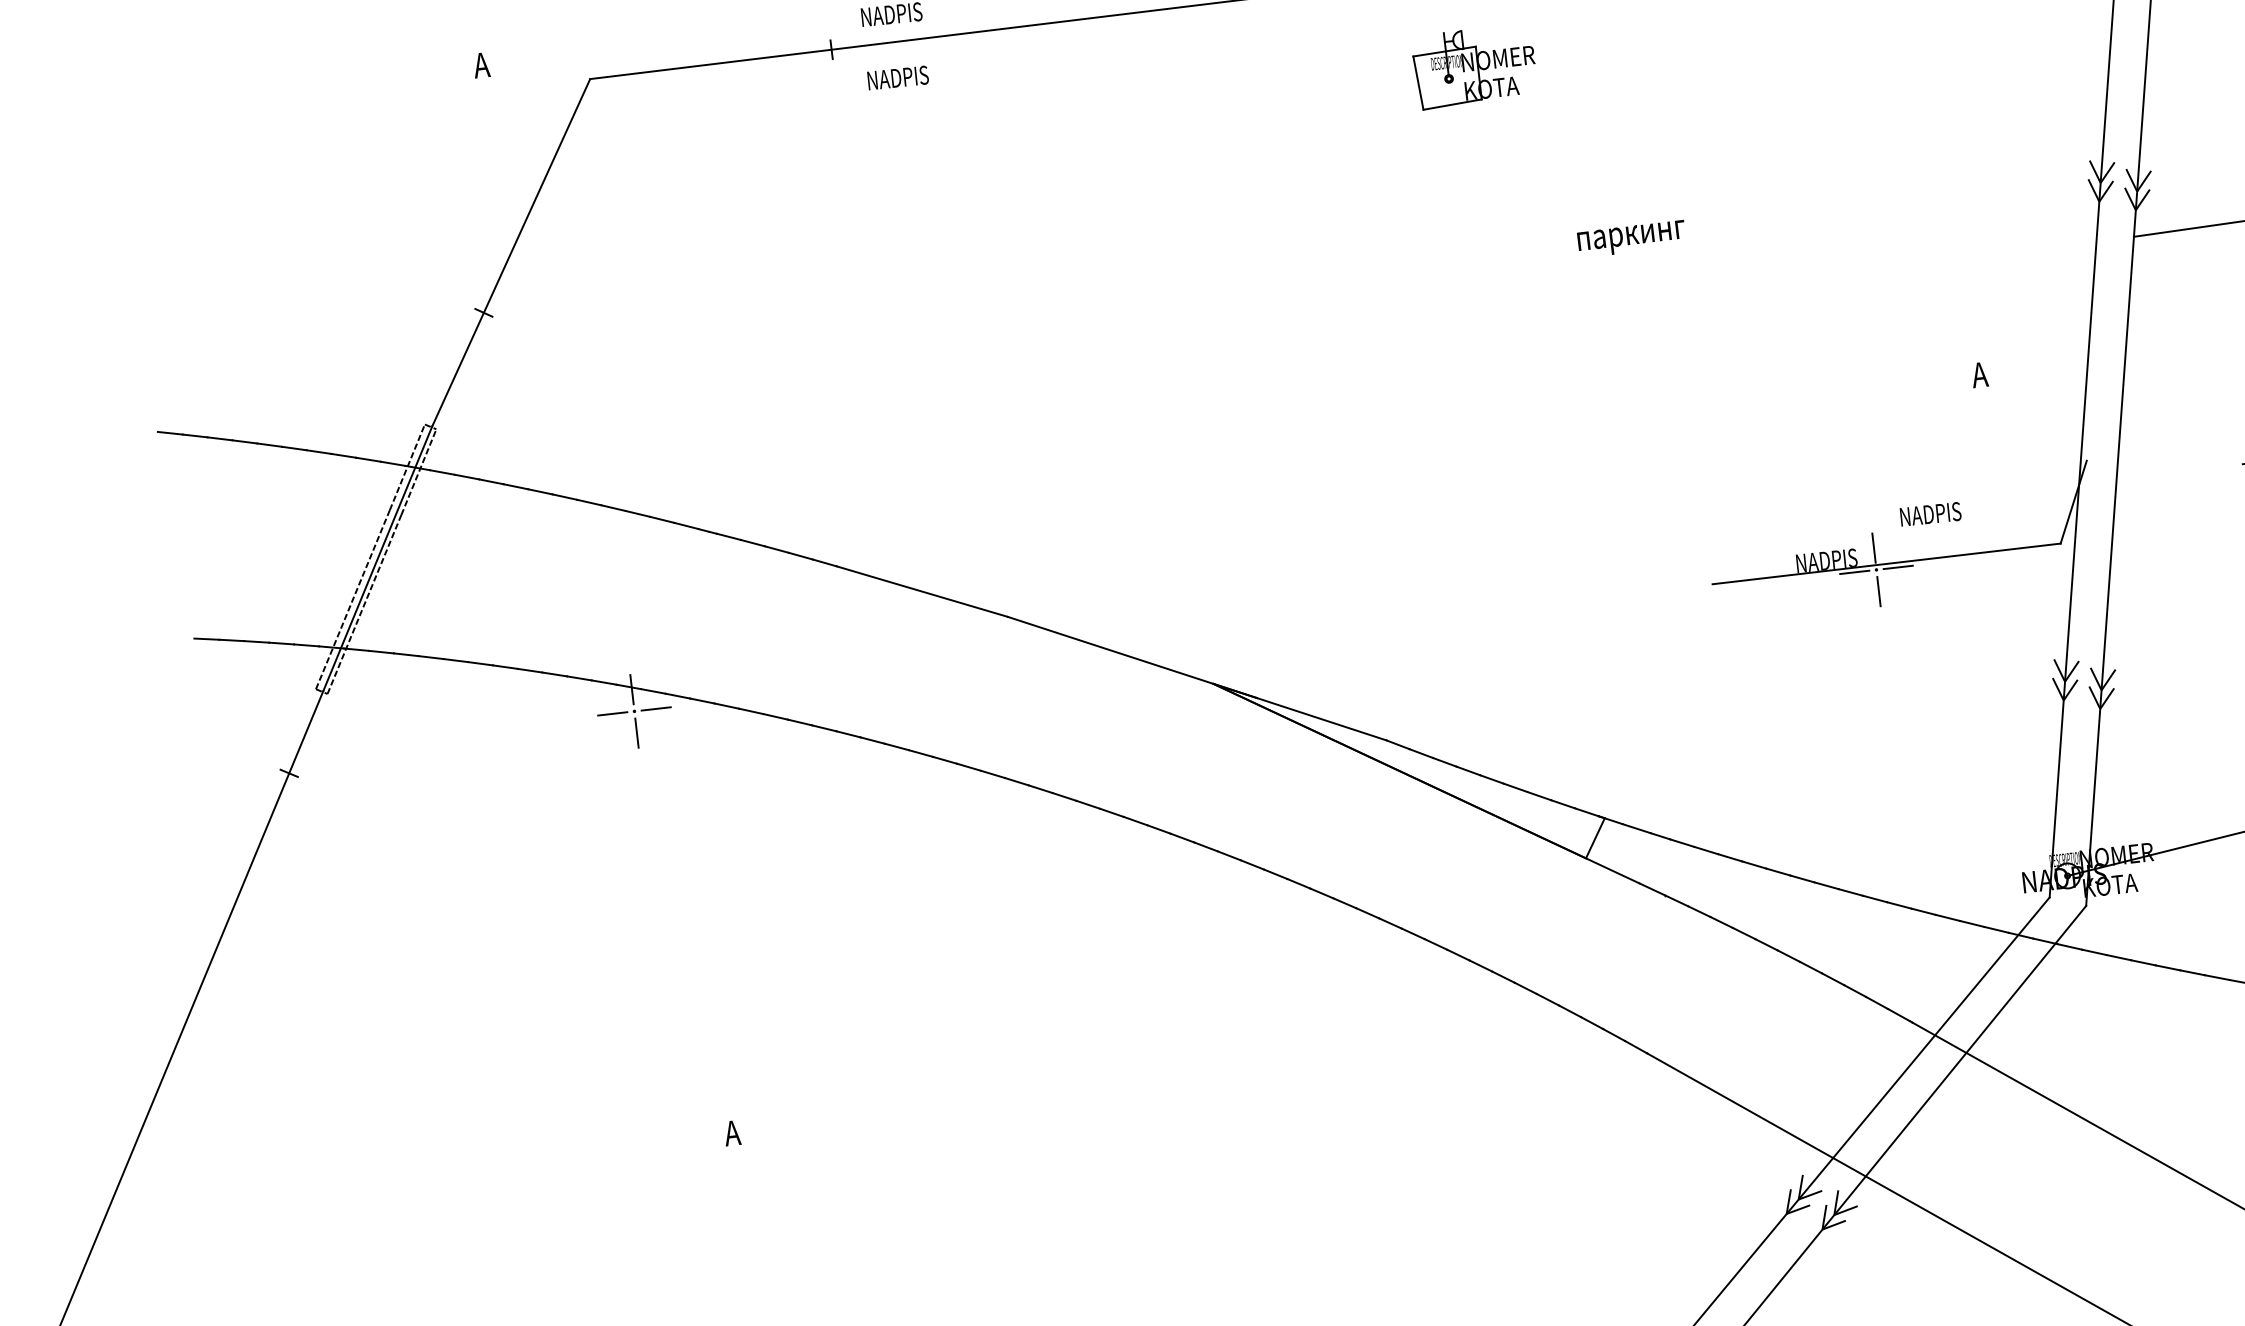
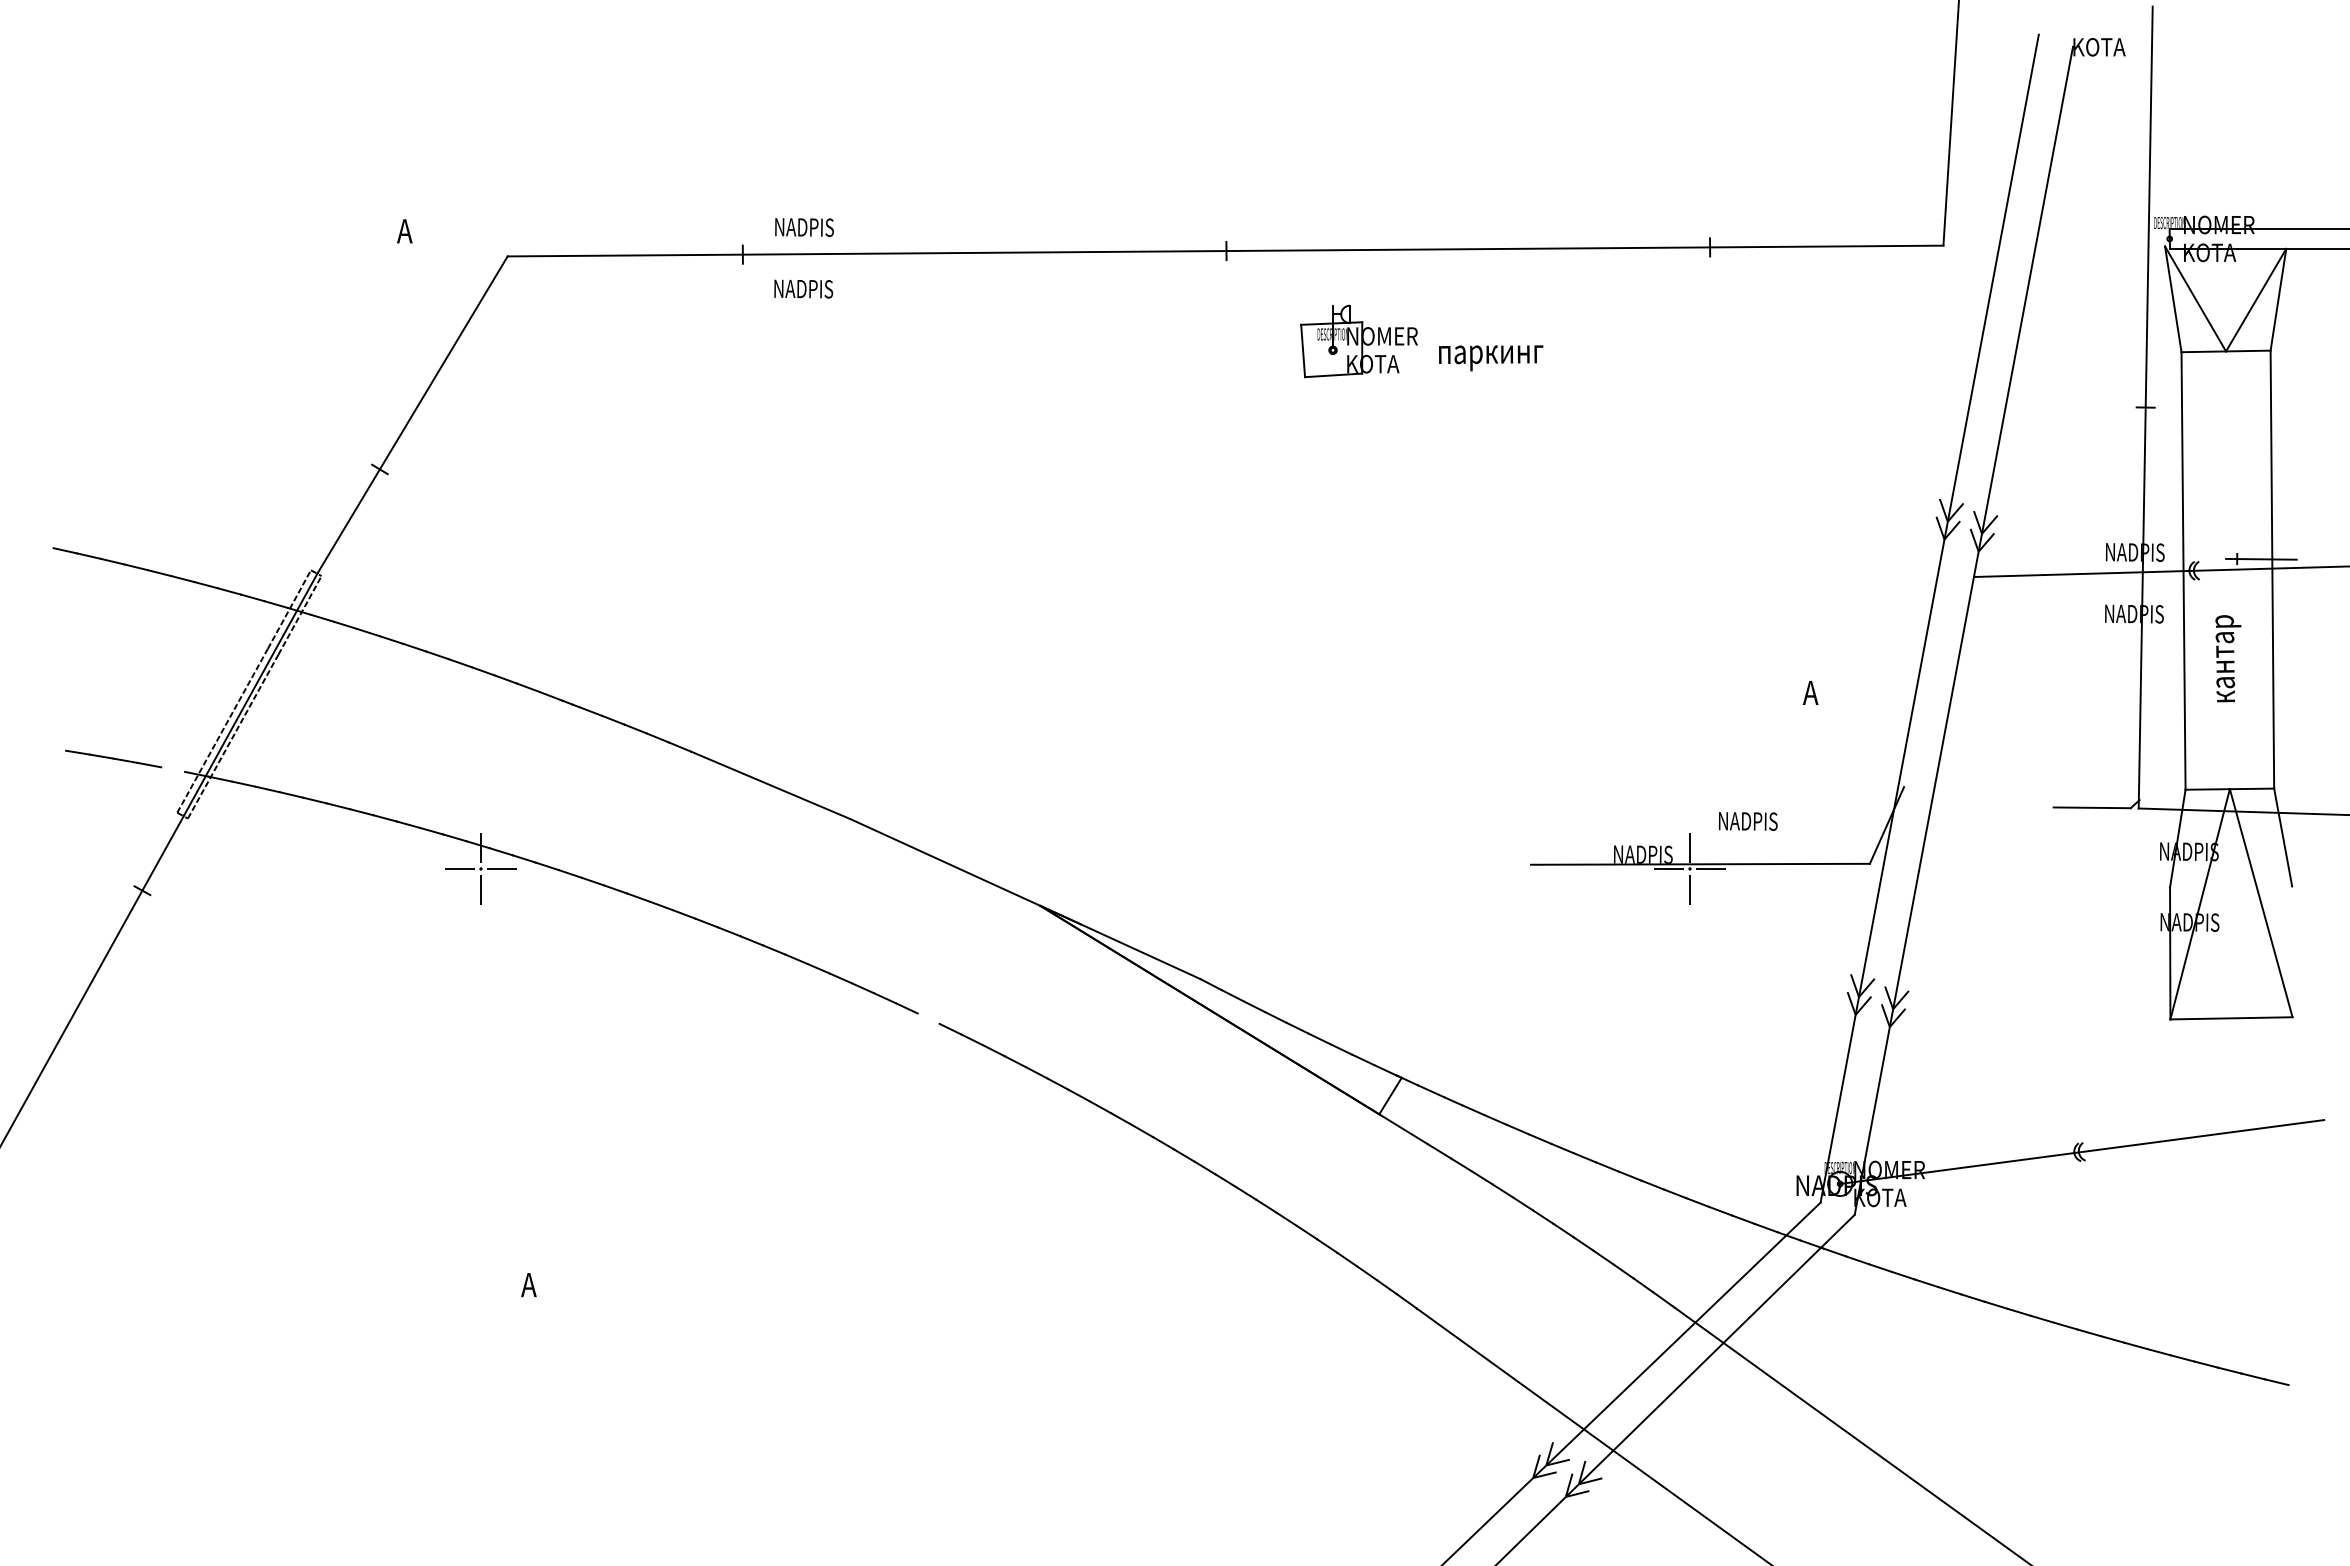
text: (1632, 239) -> (1491, 358), moved
line: (306, 645) -> (173, 769), removed
line: (1111, 812) -> (928, 1018), removed

